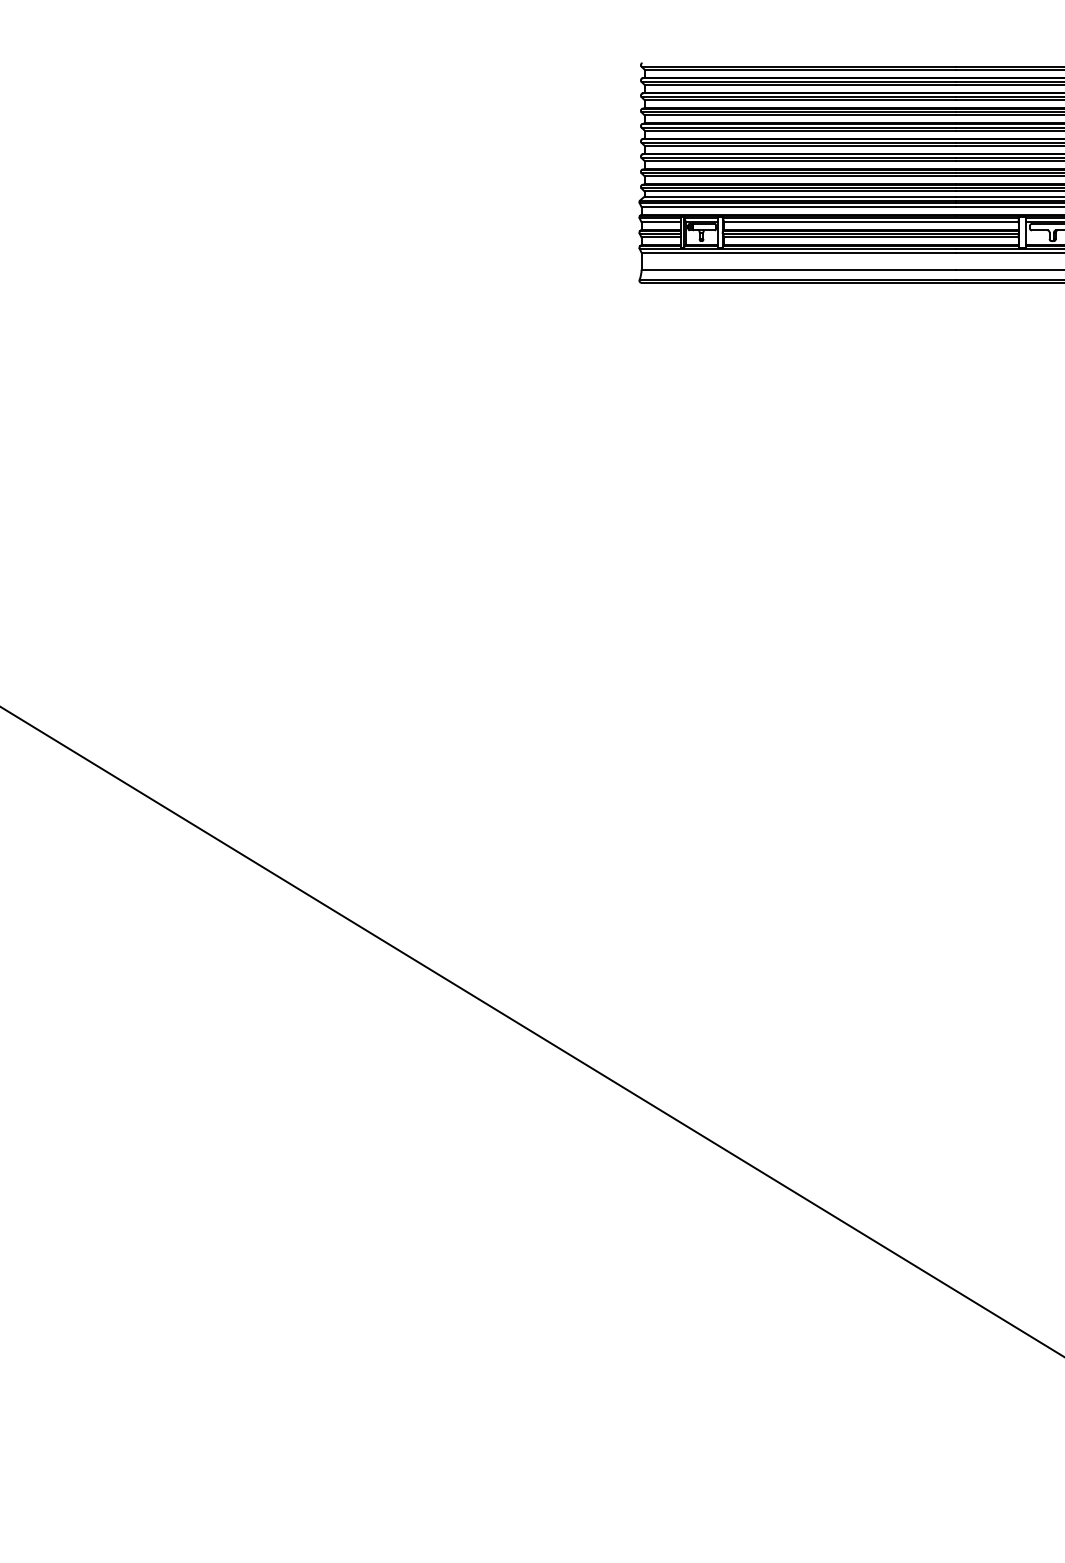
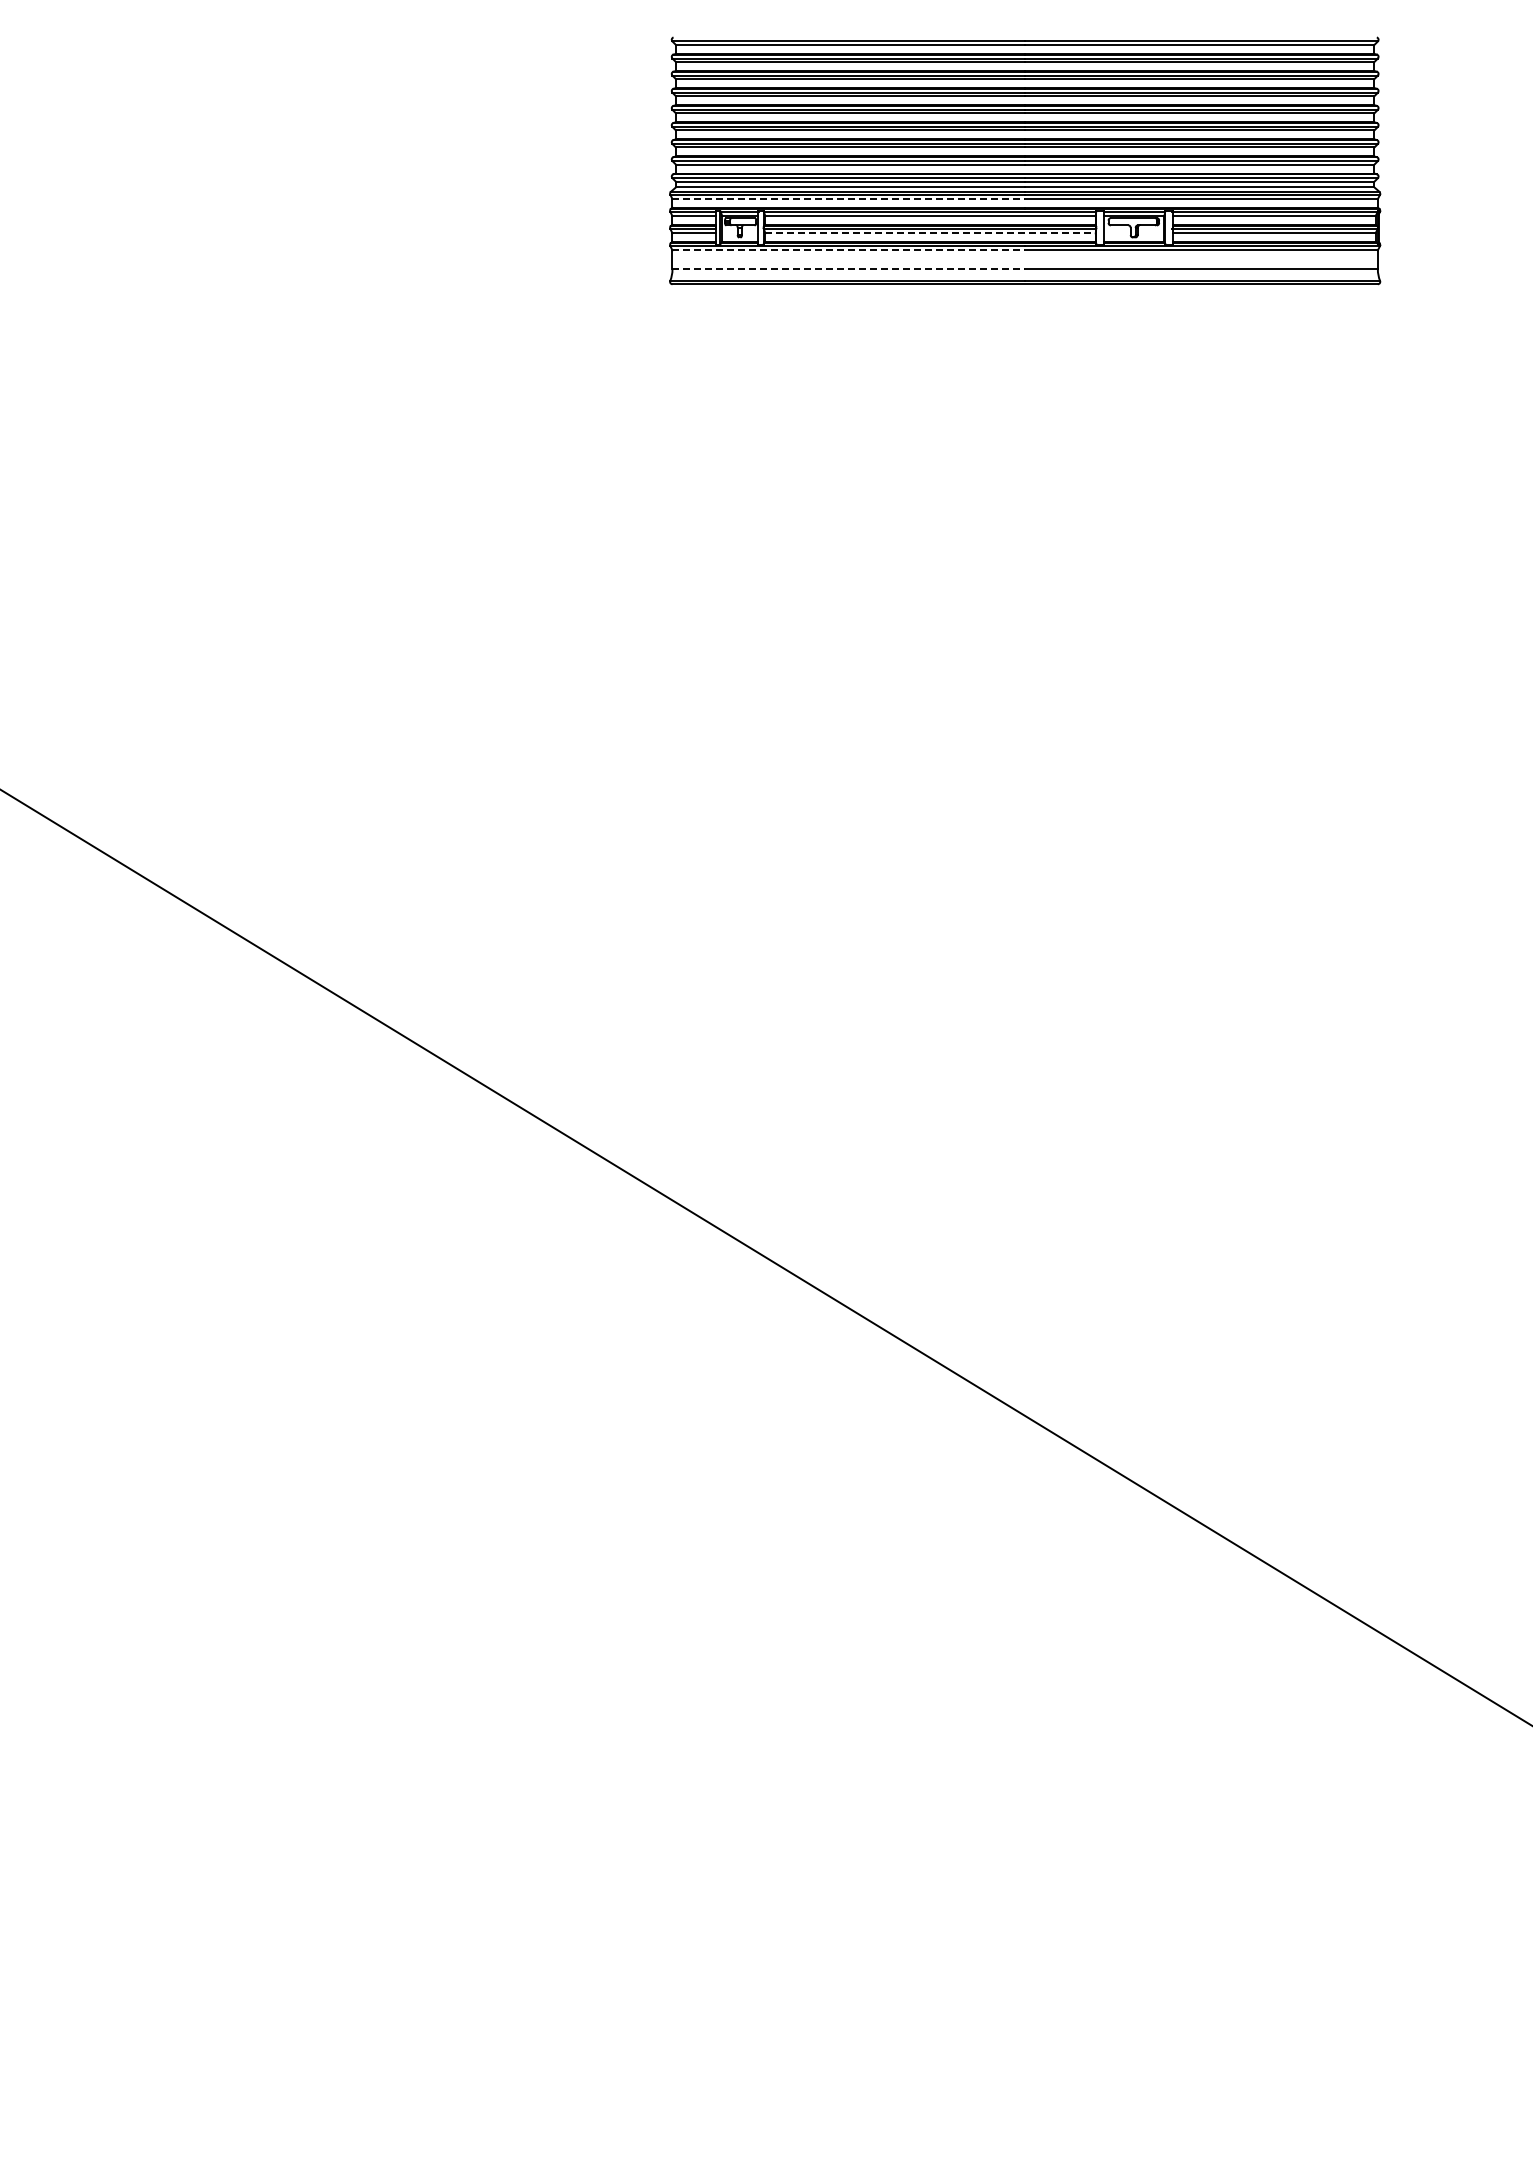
line: (799, 207) -> (849, 199), solid -> dashed
line: (872, 237) -> (931, 233), solid -> dashed
line: (799, 252) -> (849, 250), solid -> dashed
line: (799, 269) -> (849, 269), solid -> dashed

